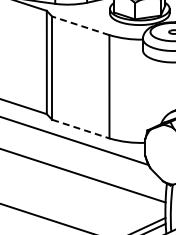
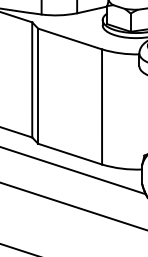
line: (80, 25) -> (69, 38), dashed -> solid
line: (81, 129) -> (70, 154), dashed -> solid

